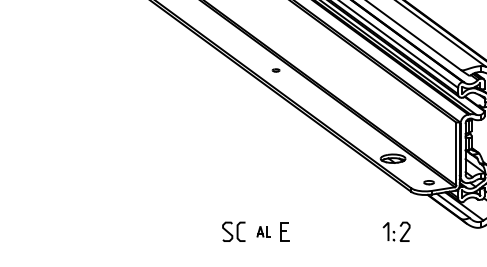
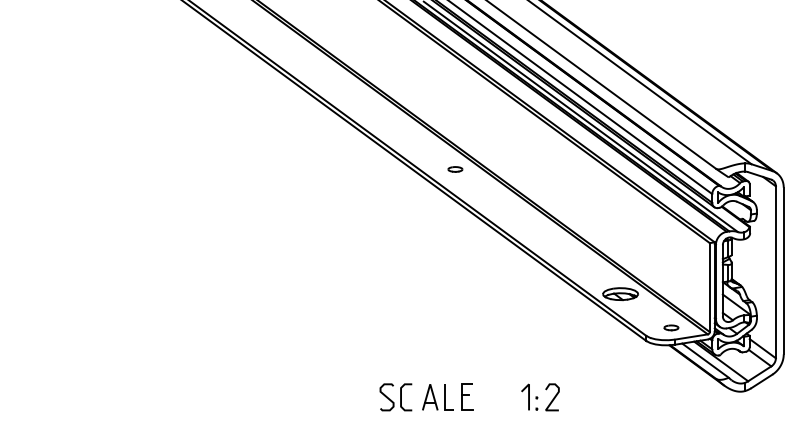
part: (276, 70) -> (455, 169), size x1.43
part: (263, 231) -> (437, 397), size x1.67
part: (396, 231) -> (540, 397), moved

